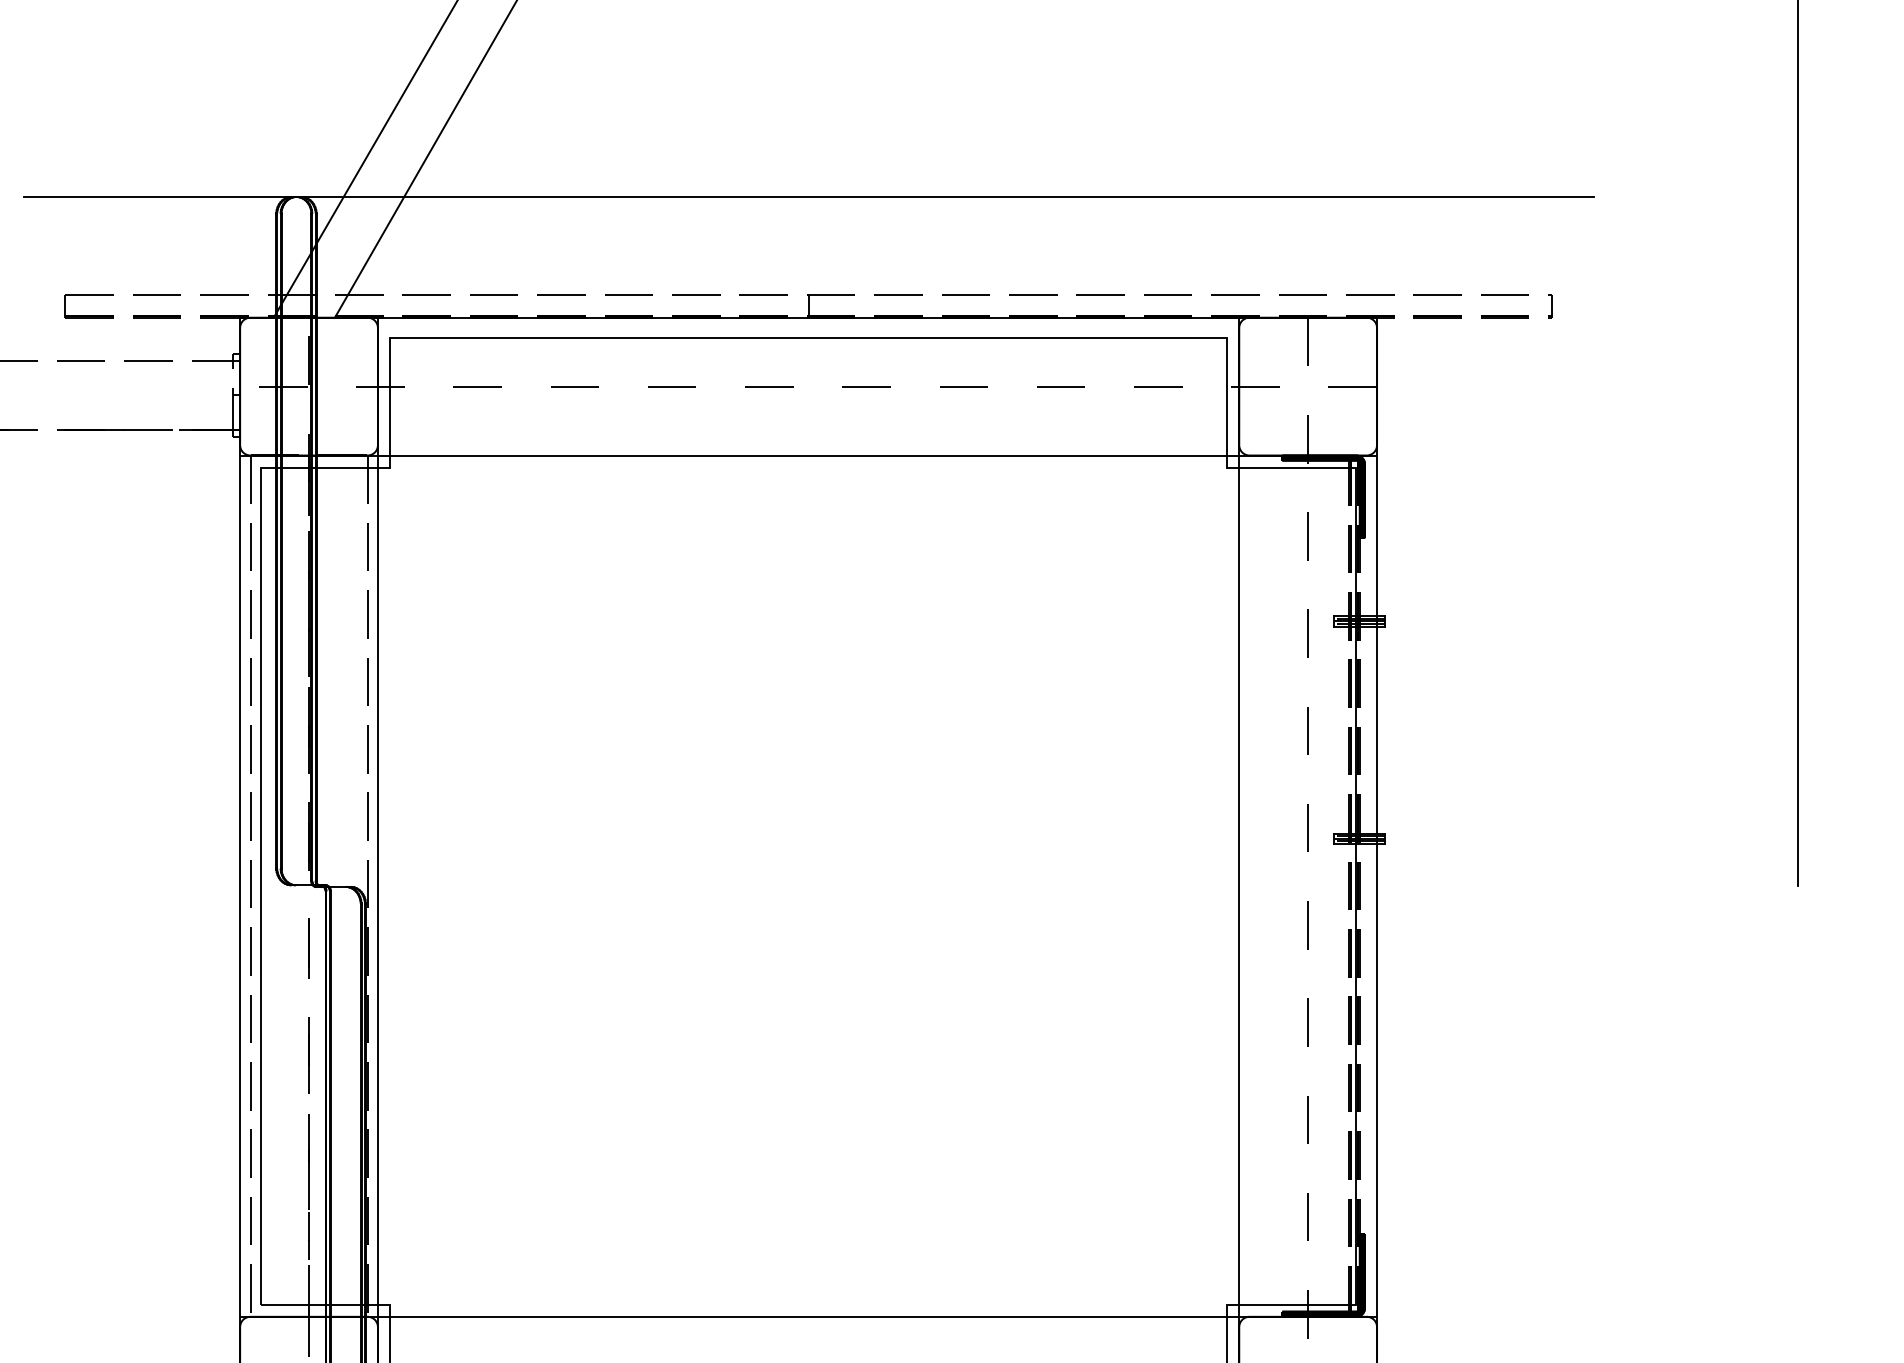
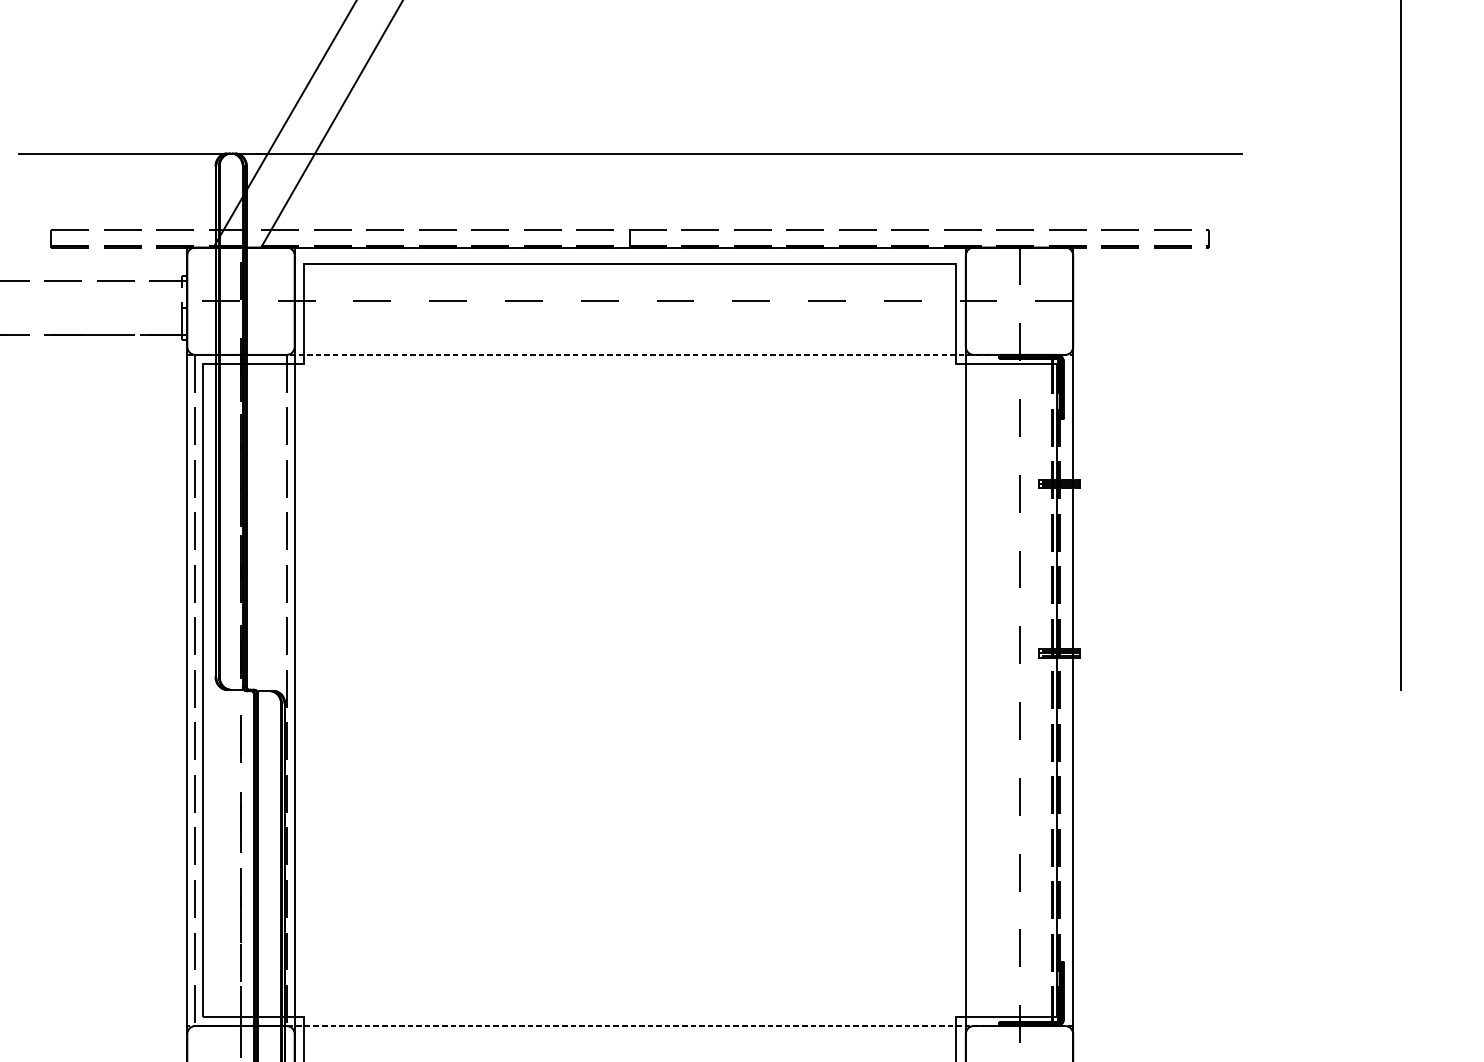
line: (809, 455) -> (630, 354), solid -> dashed
line: (808, 1316) -> (630, 1025), solid -> dashed

